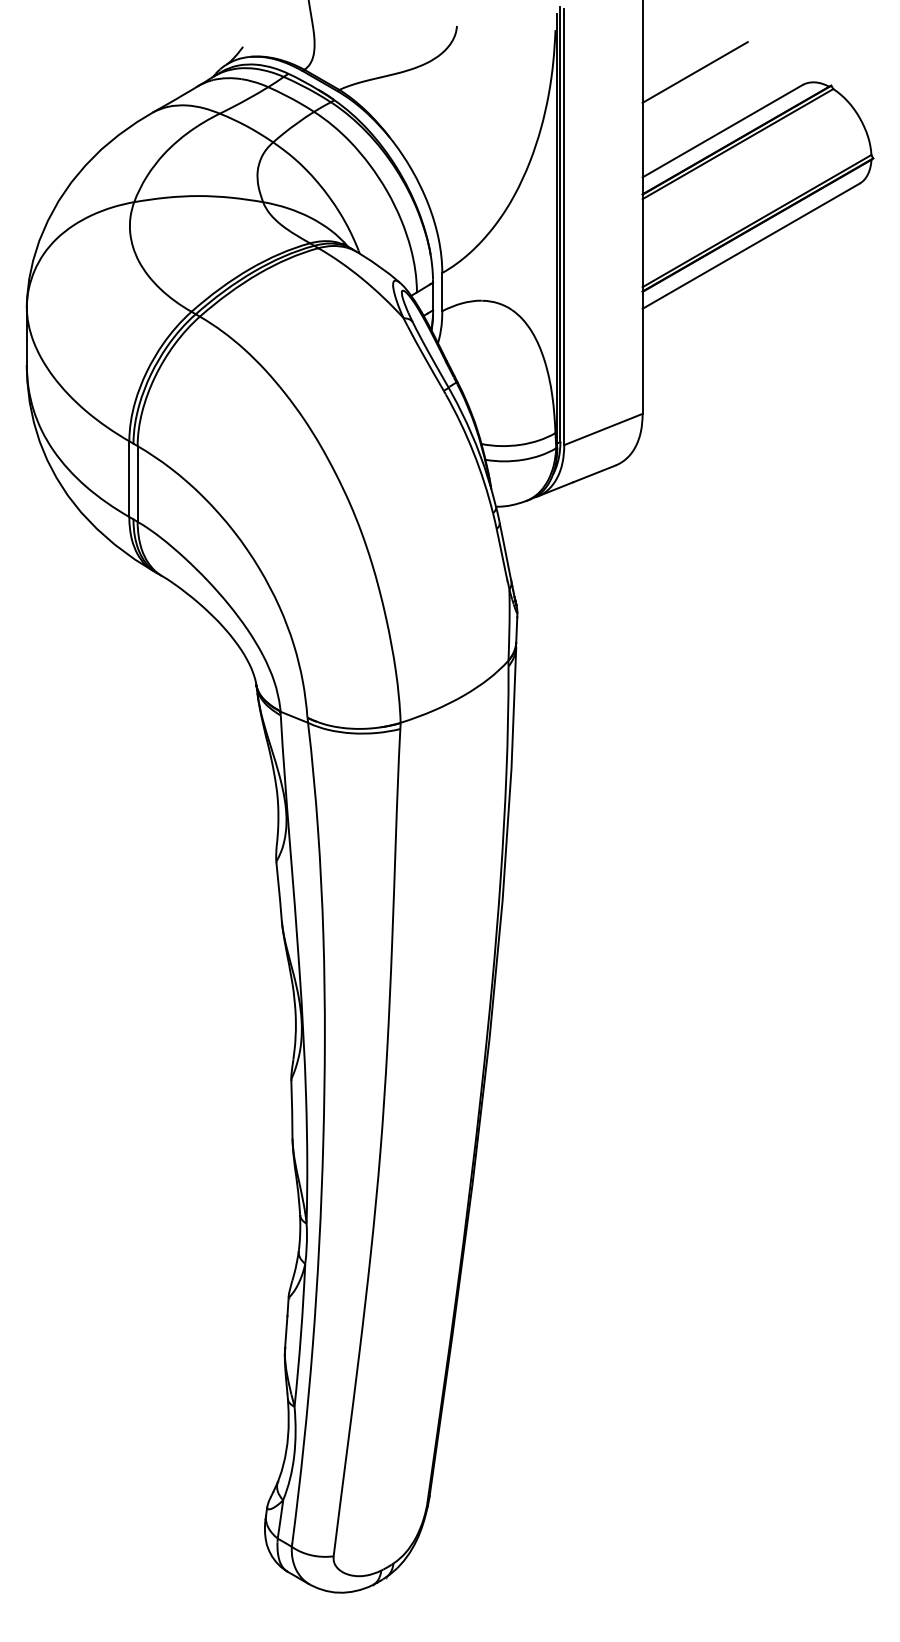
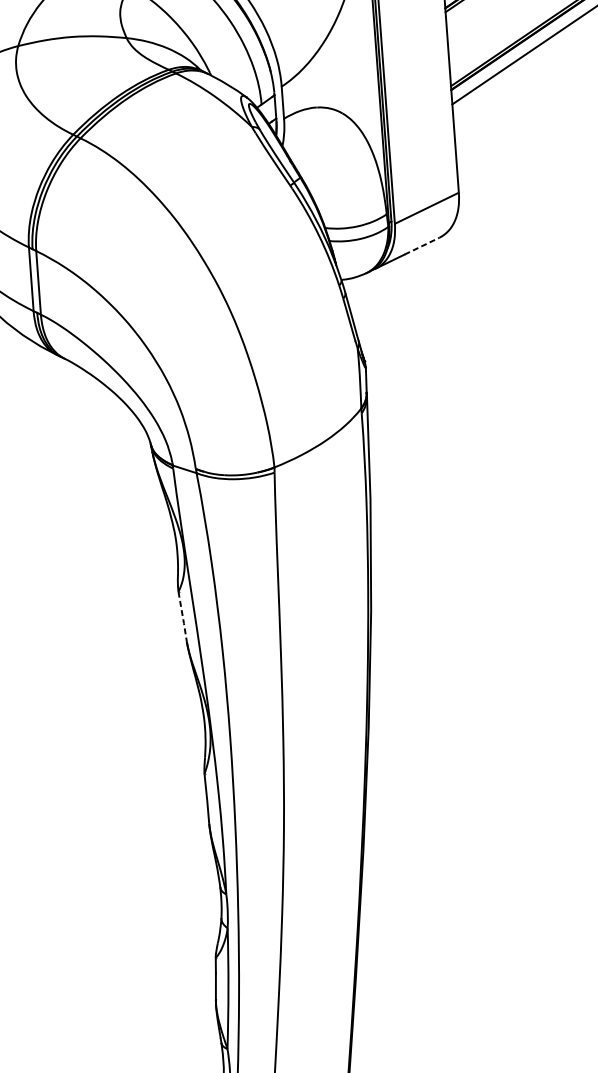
line: (594, 473) -> (422, 245), solid -> dashed
line: (279, 891) -> (183, 616), solid -> dashed

